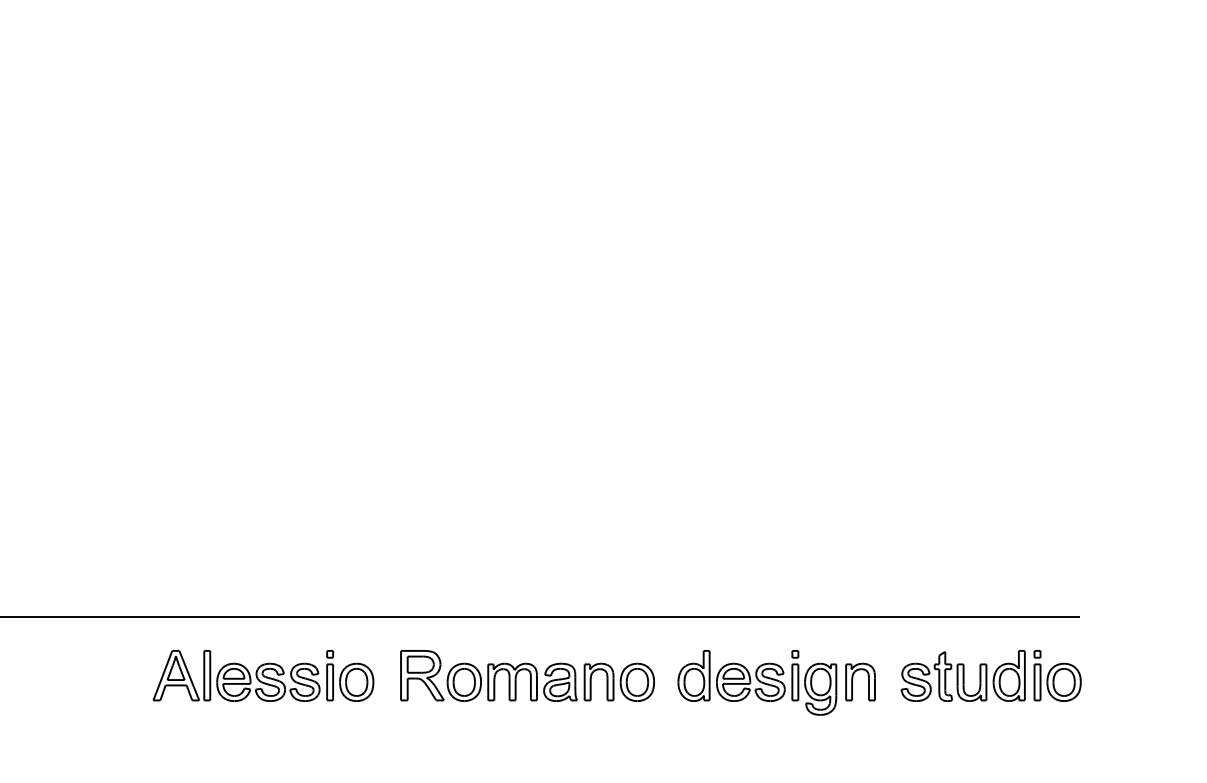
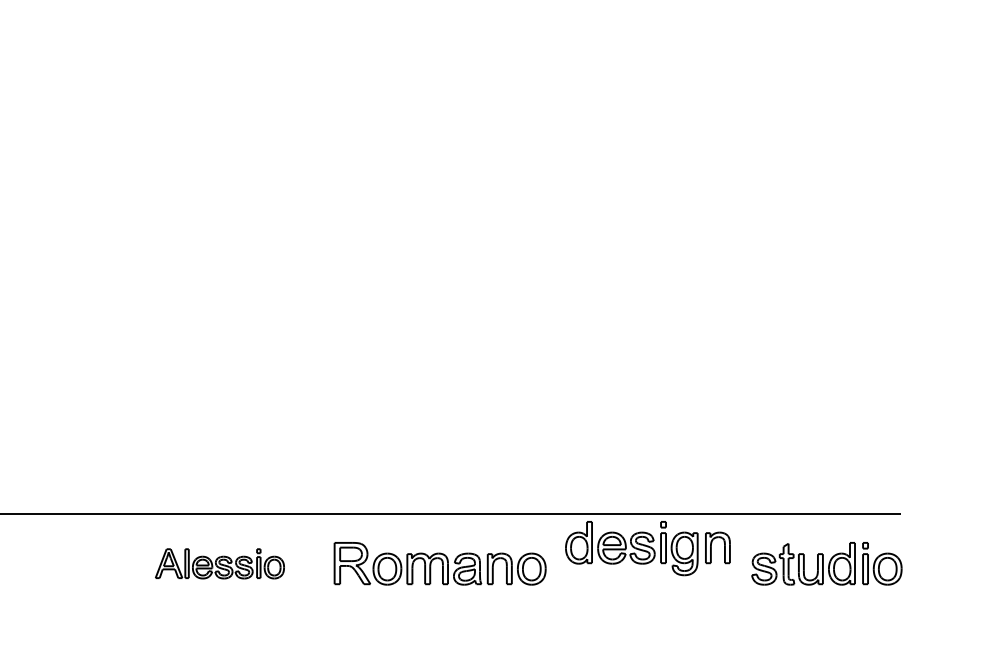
part: (263, 675) -> (219, 563), size x0.7
part: (776, 682) -> (647, 548), moved

